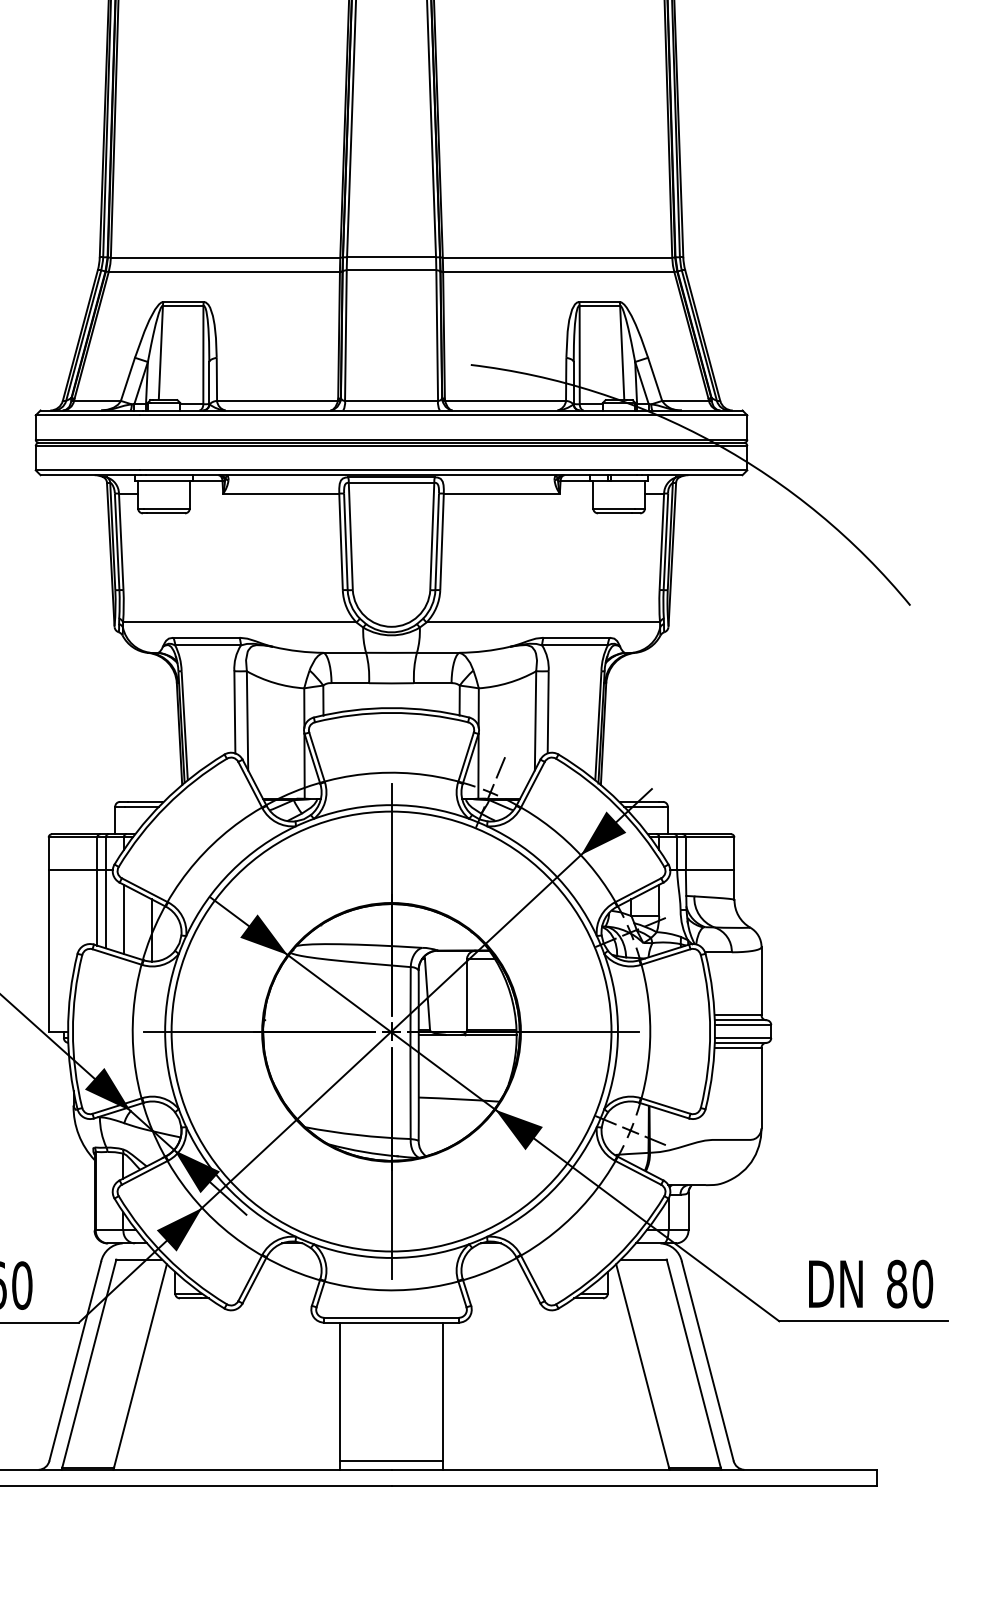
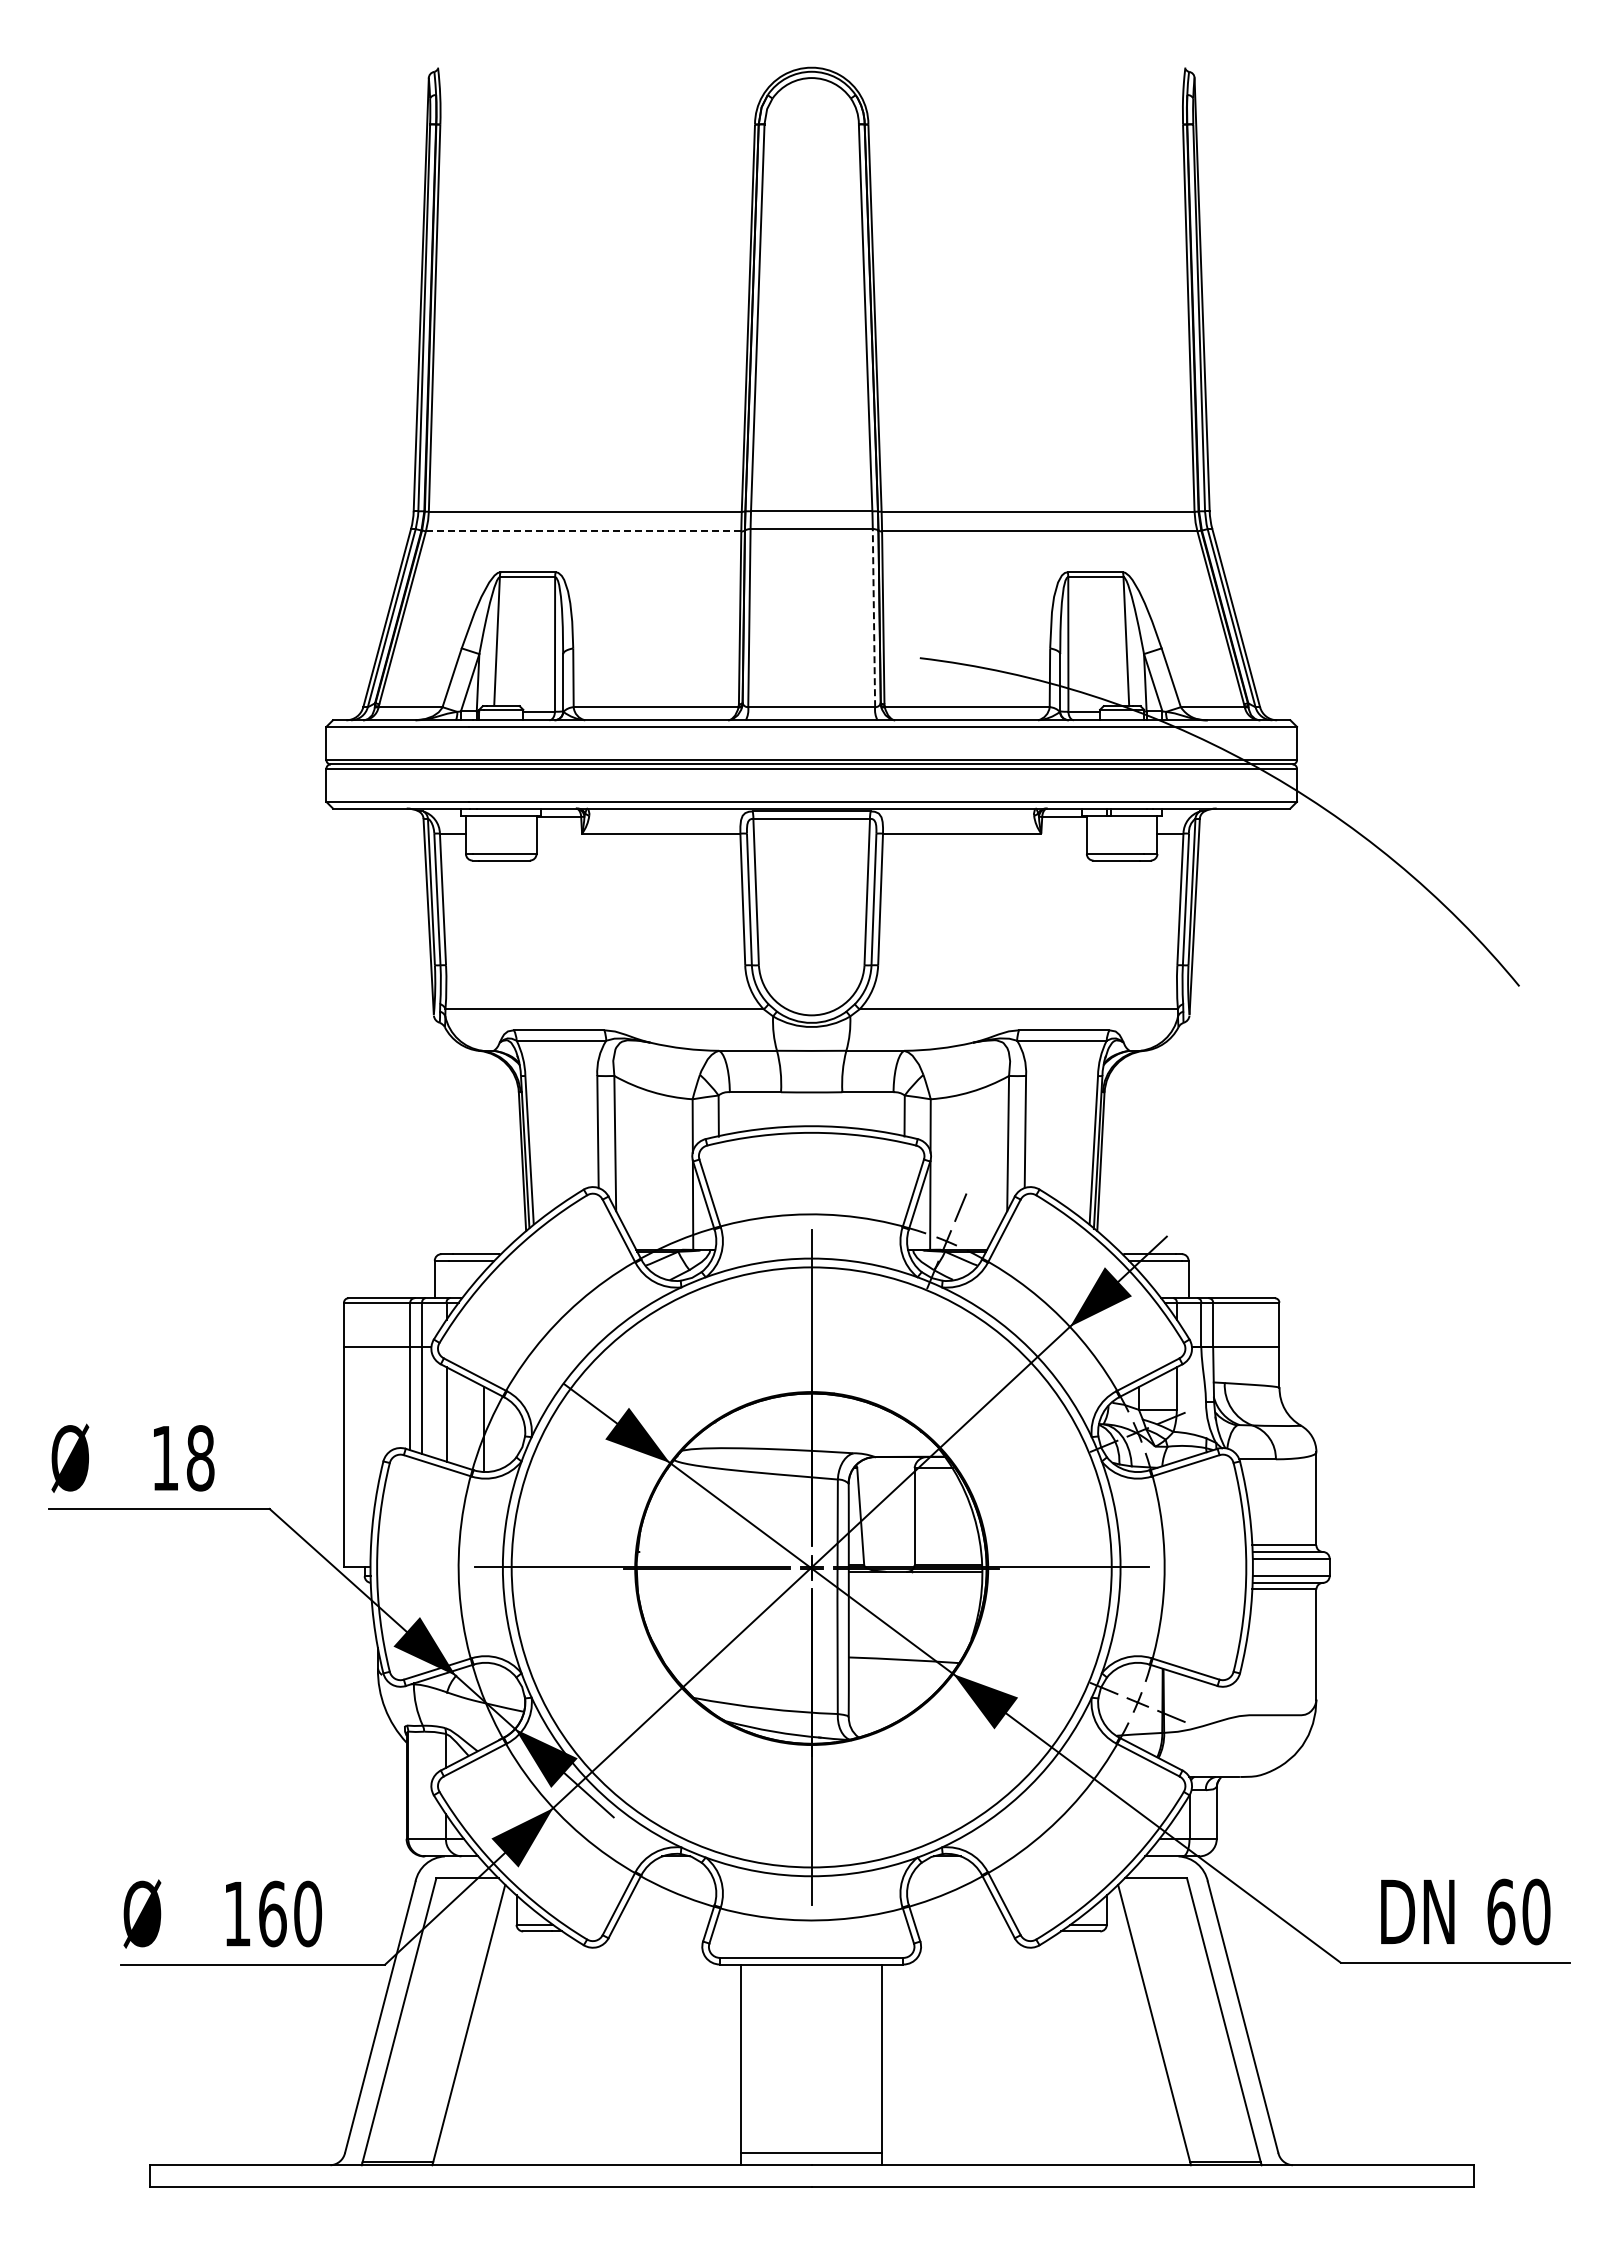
line: (224, 272) -> (583, 531), solid -> dashed
line: (436, 335) -> (873, 618), solid -> dashed
text: (897, 1283) -> (1501, 1911), 80 -> 60

